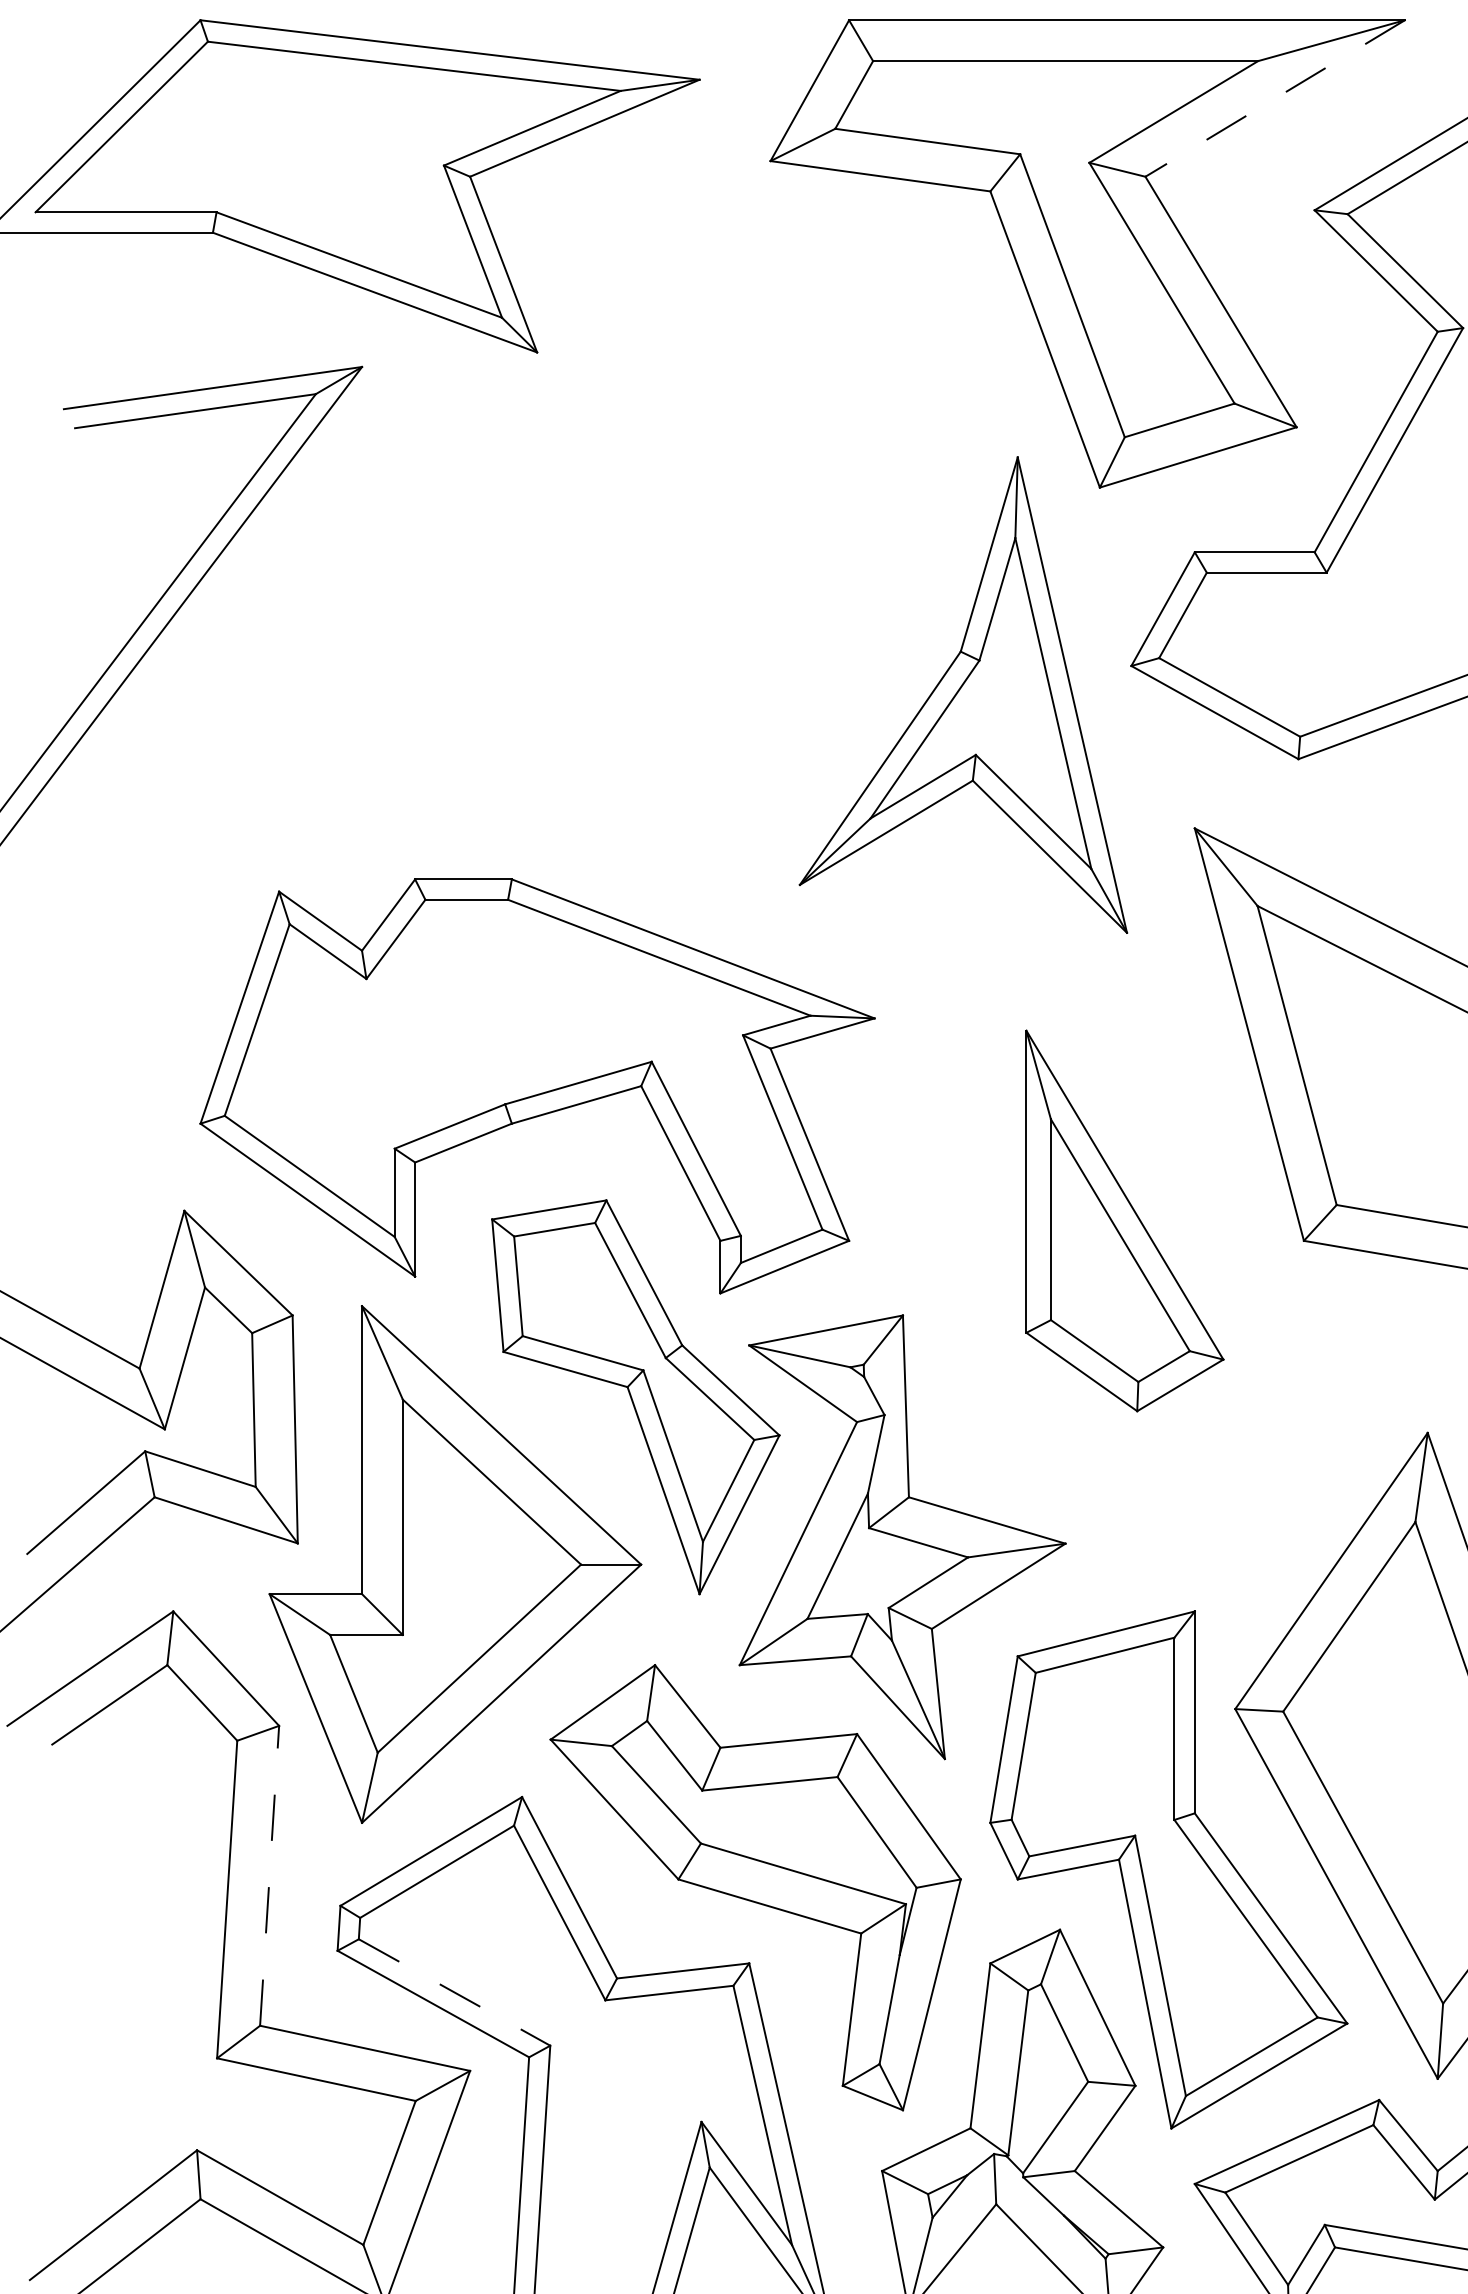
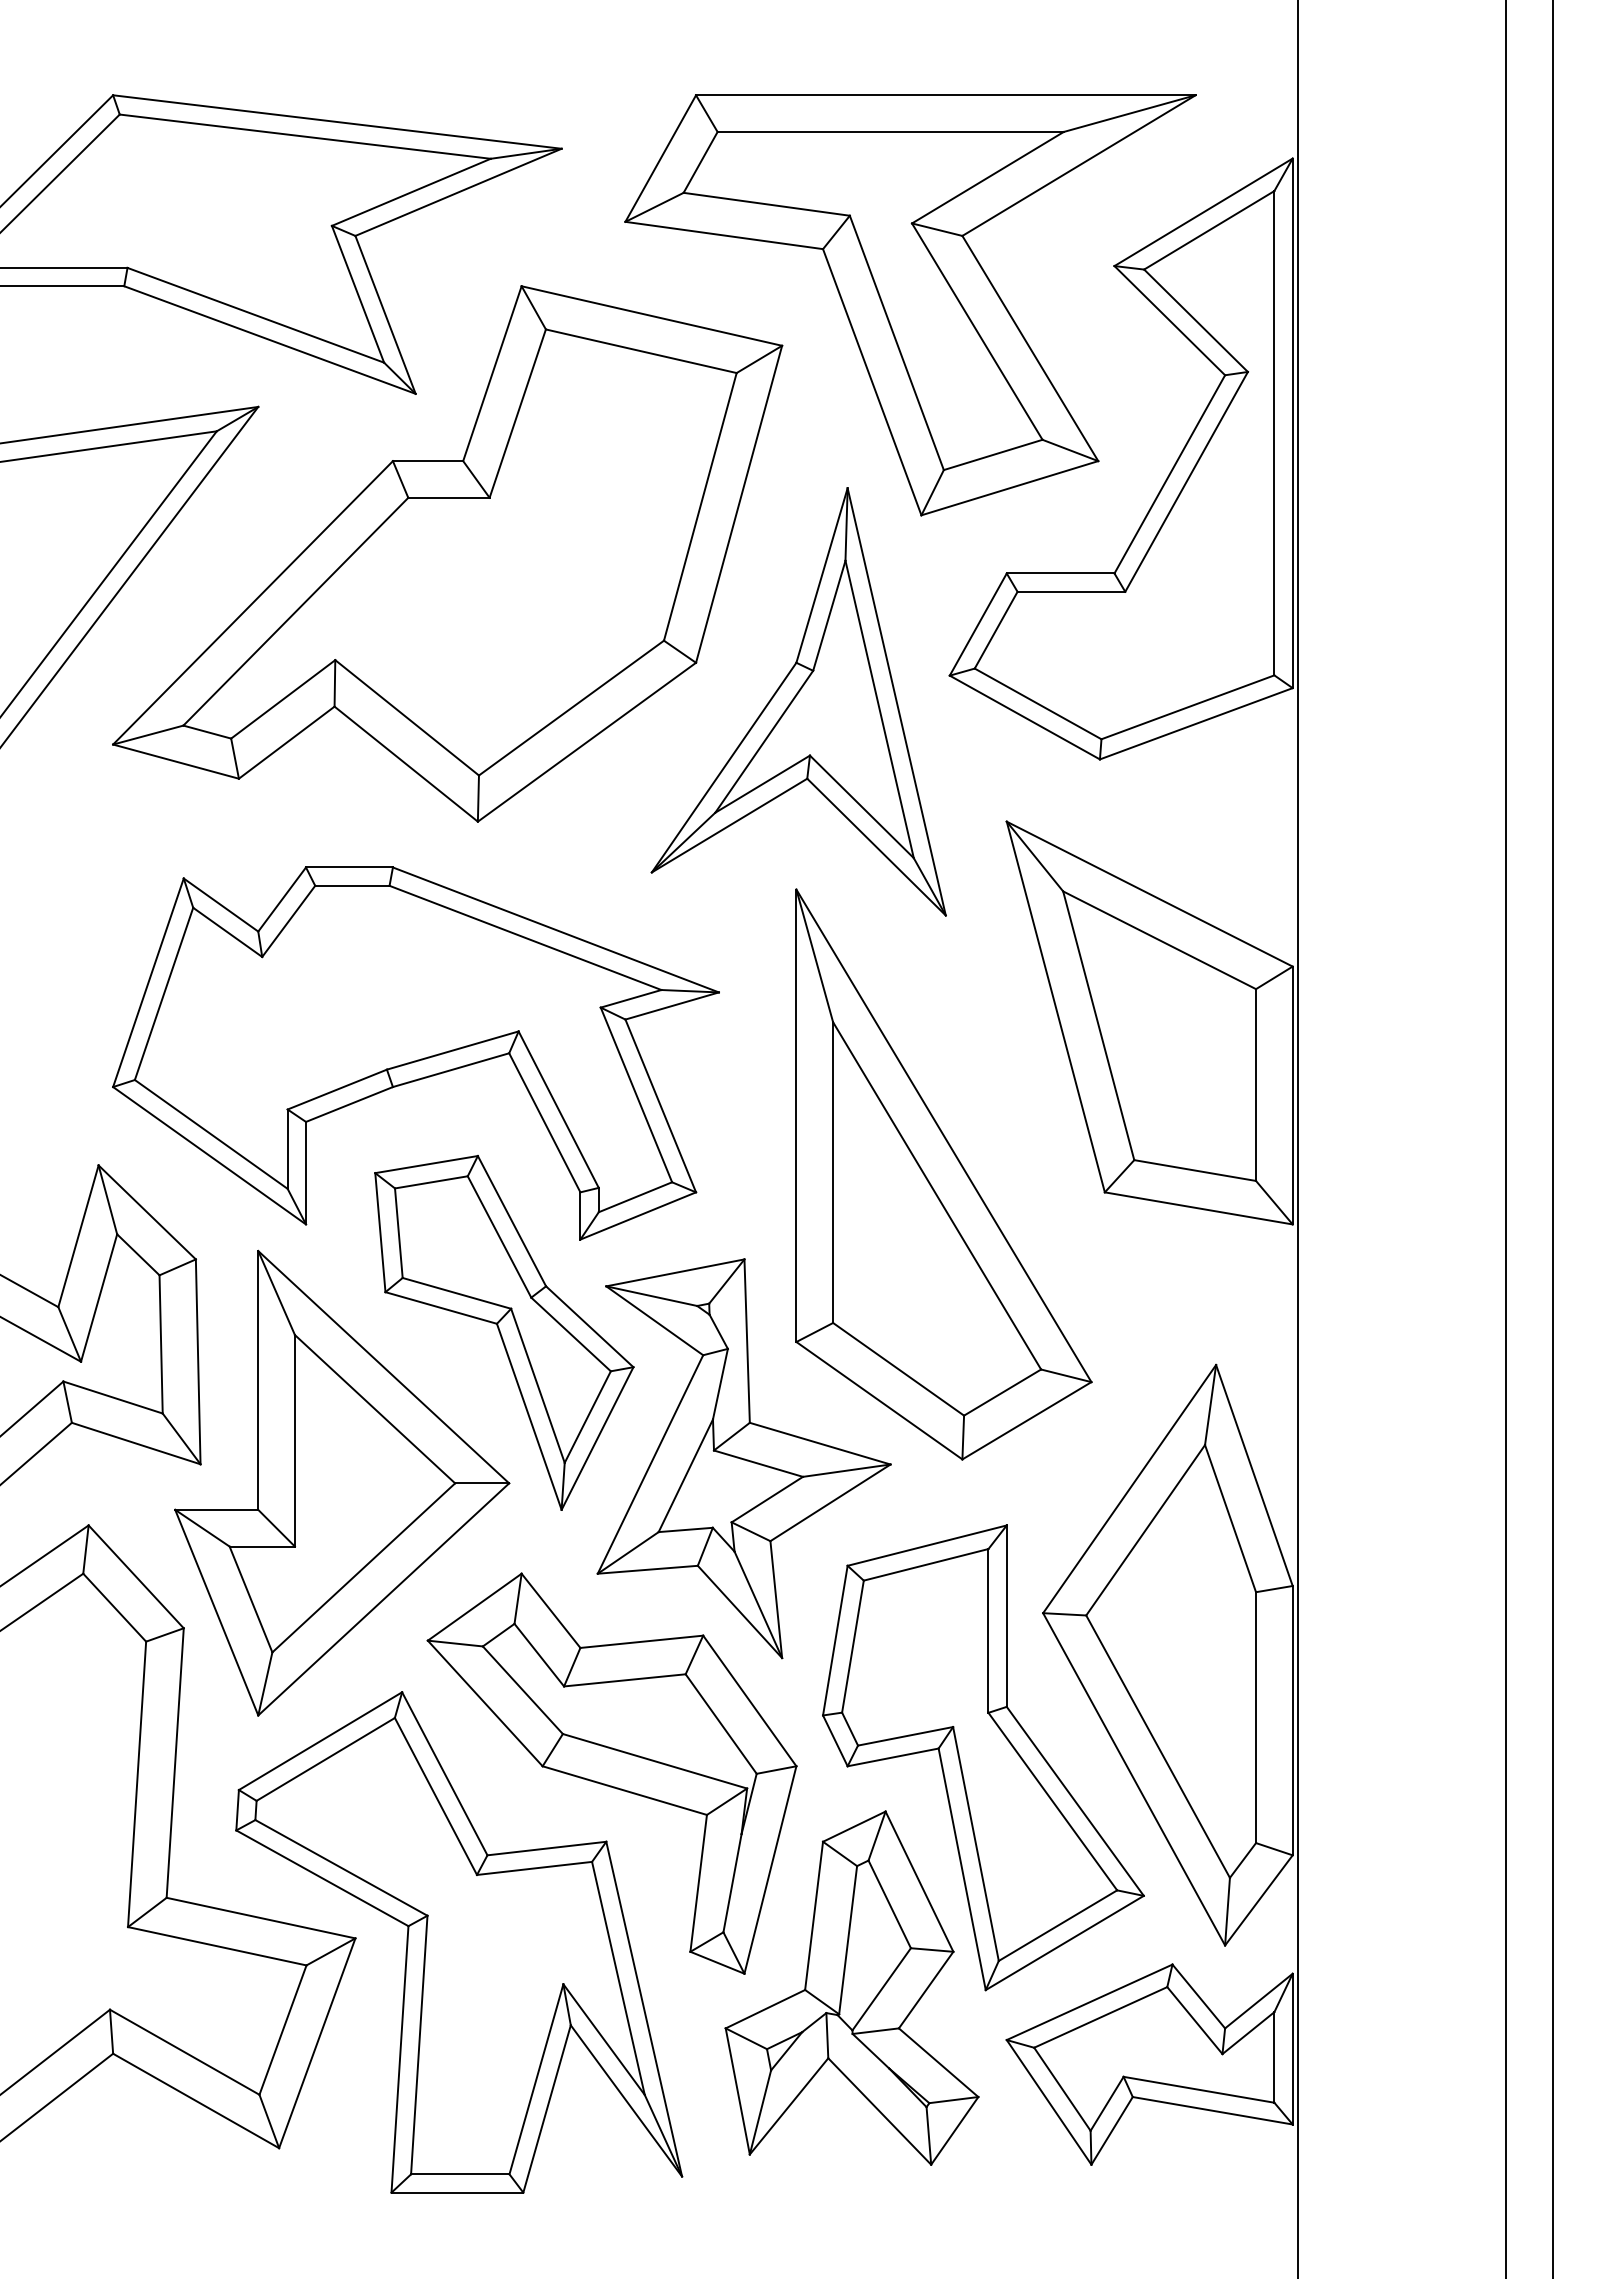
line: (1274, 98) -> (1078, 165), dashed -> solid
part: (572, 530) -> (447, 553), added
part: (1124, 1220) -> (943, 1174), size x1.67
line: (269, 1875) -> (175, 1762), dashed -> solid
line: (454, 1993) -> (341, 1868), dashed -> solid

